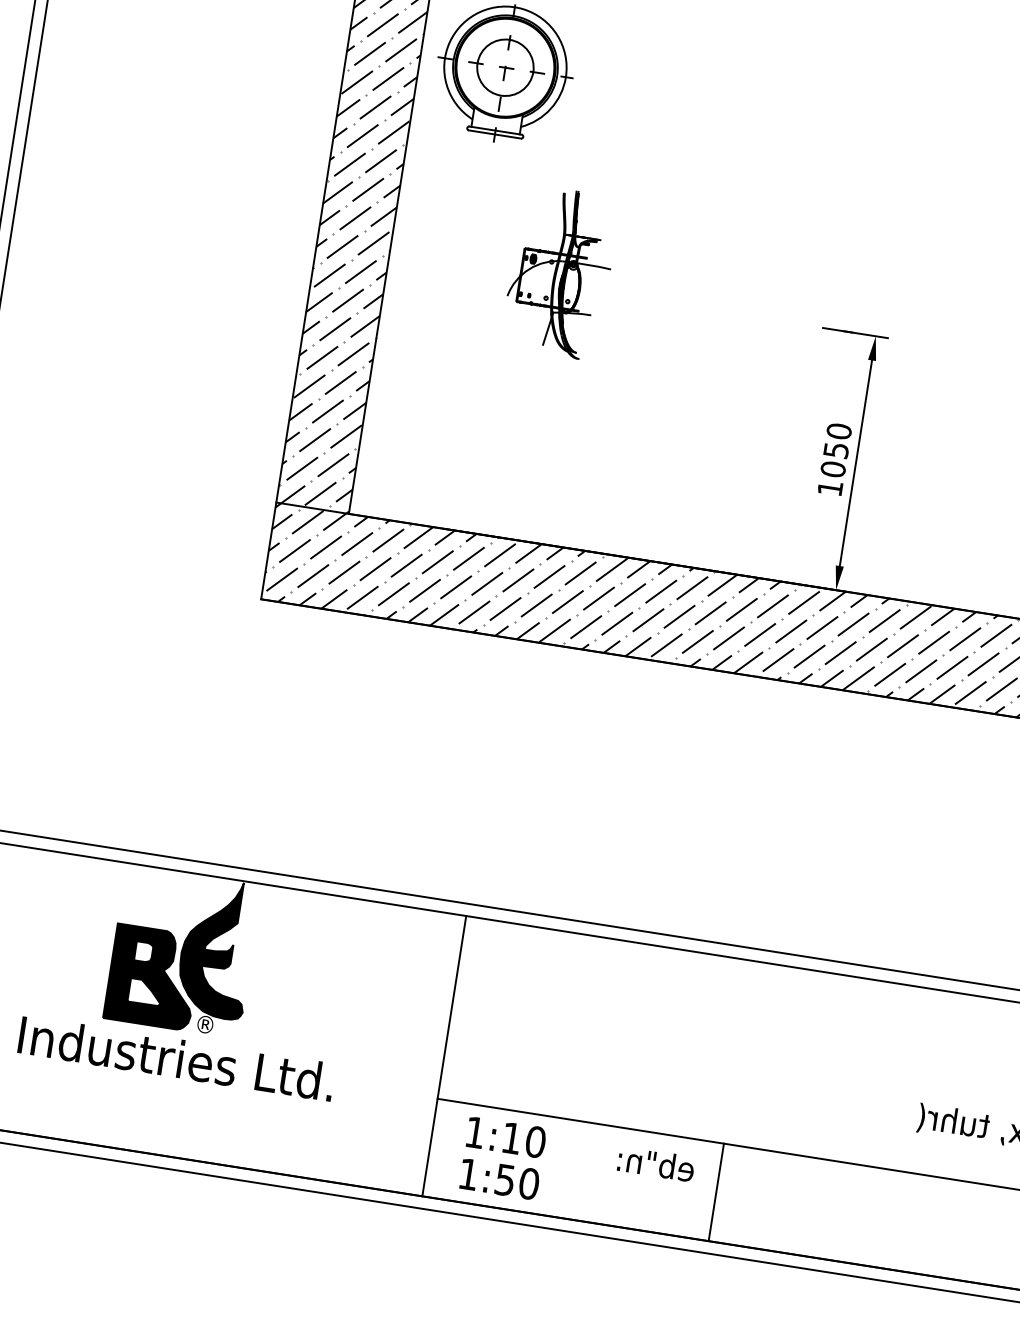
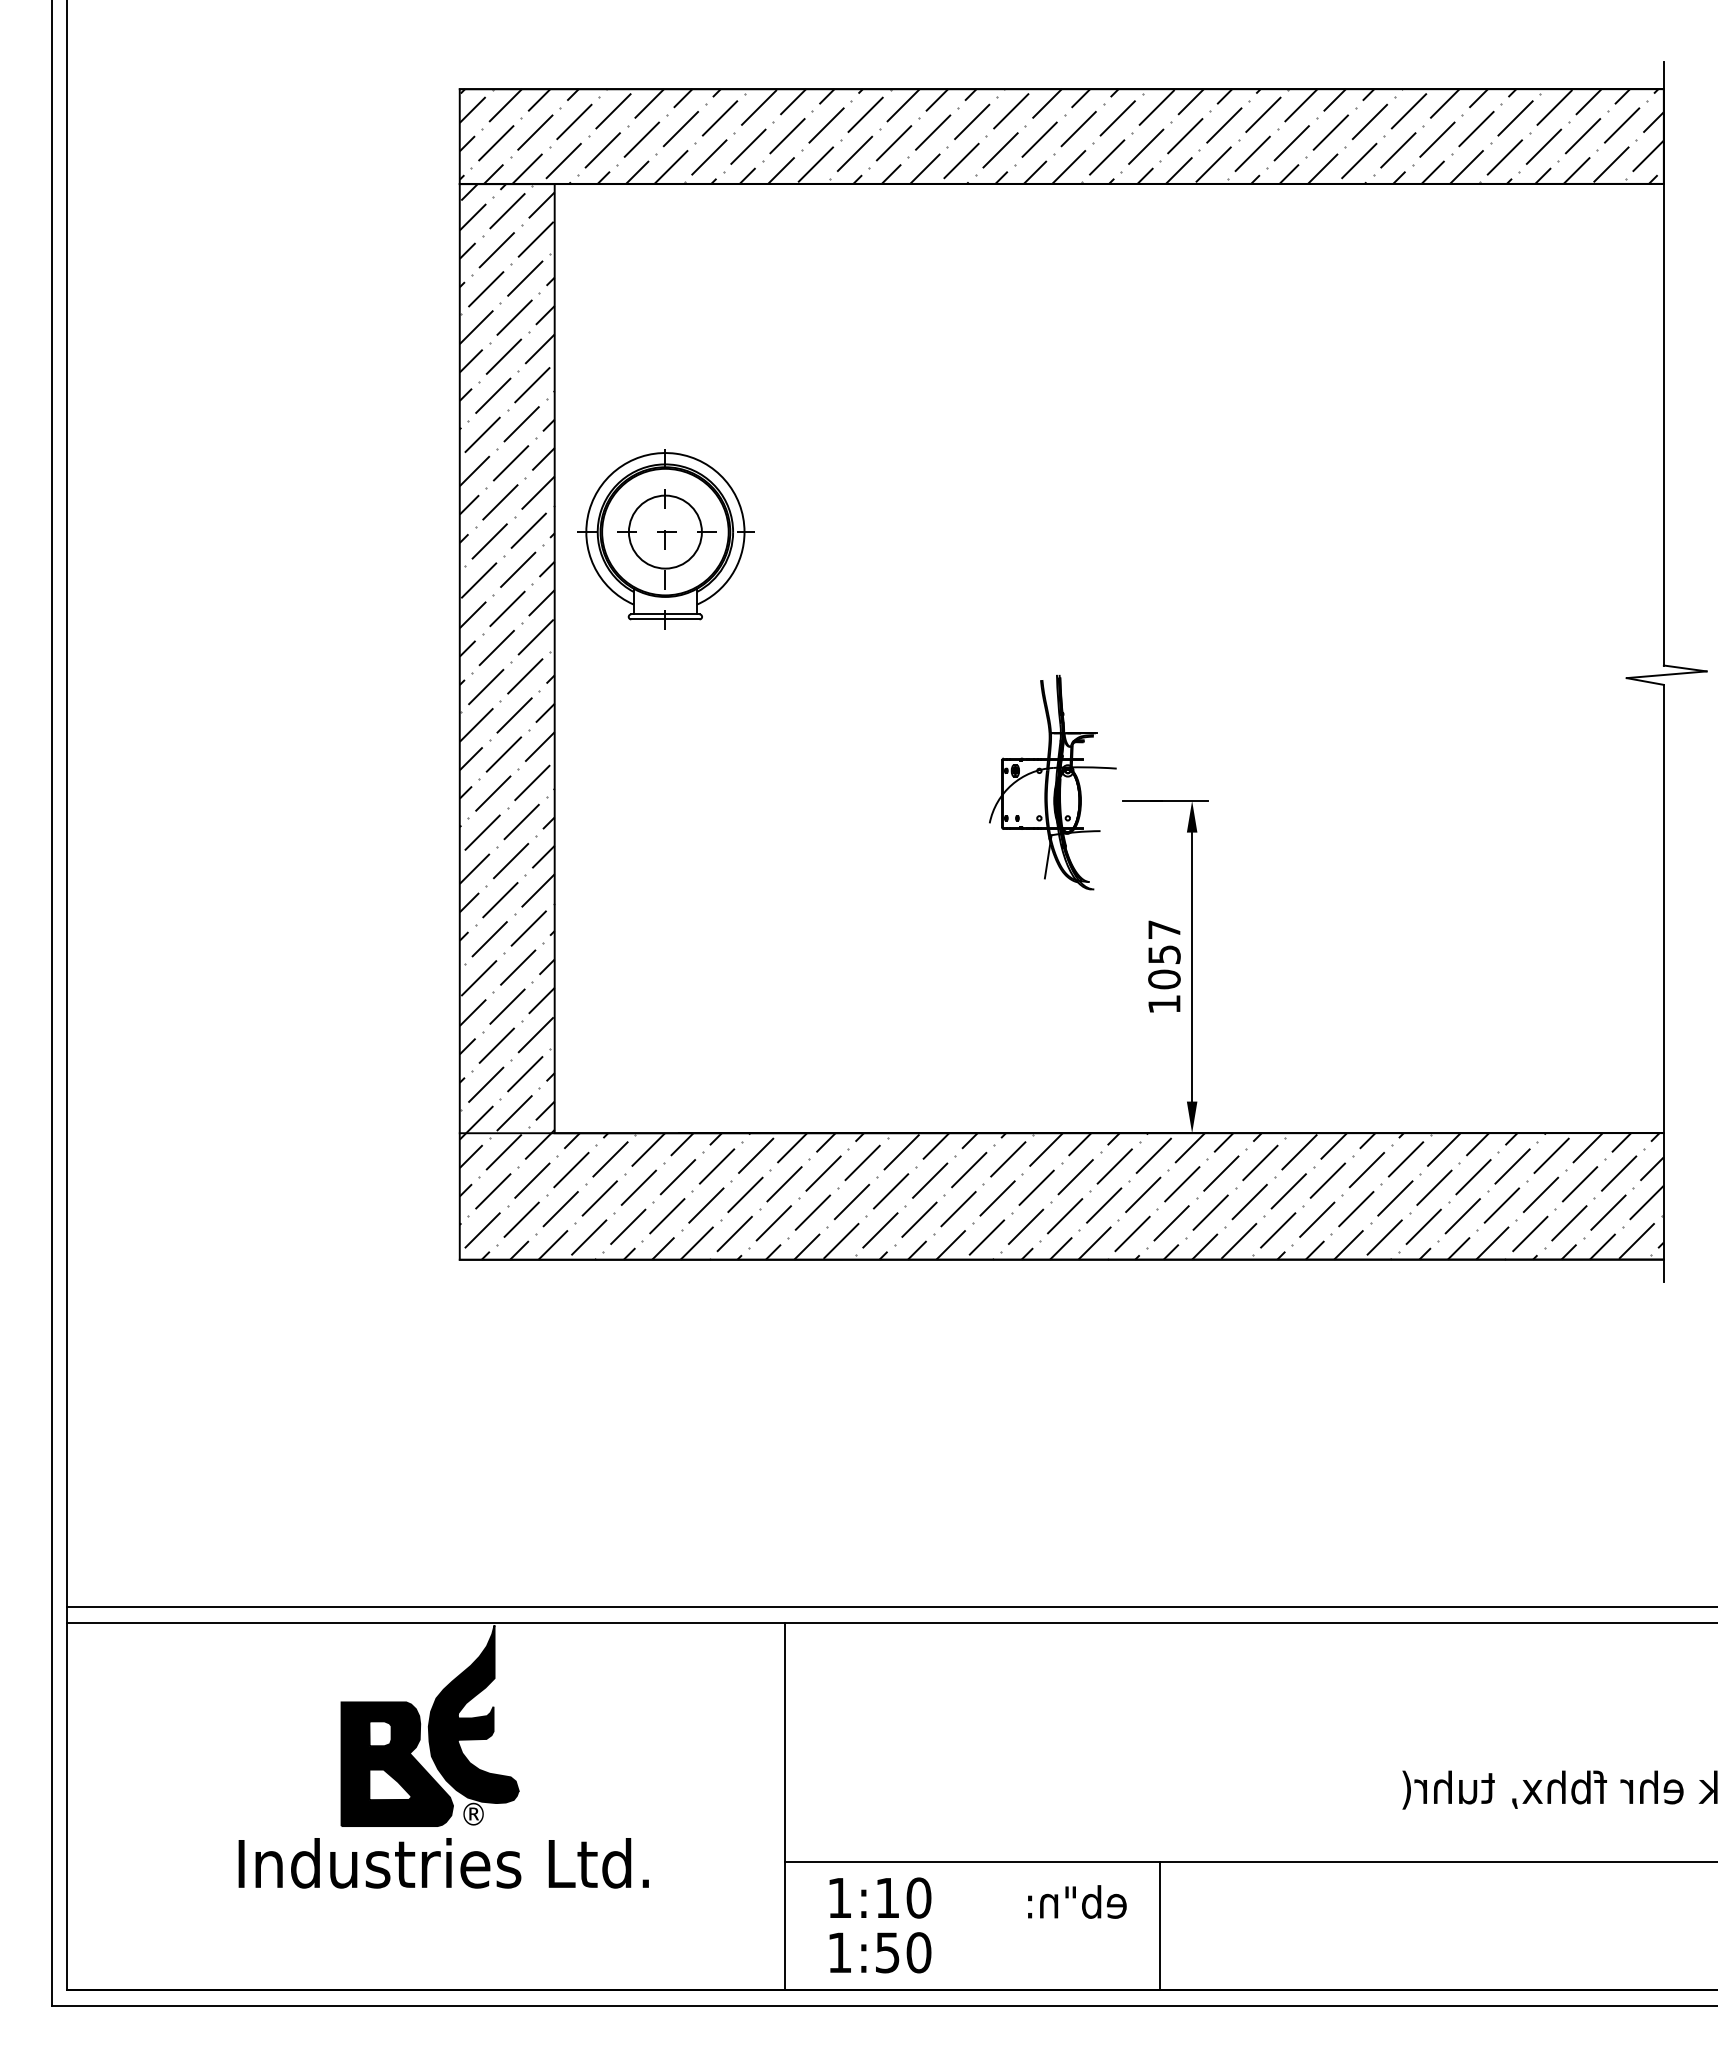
part: (560, 272) -> (1052, 782), moved
text: (839, 431) -> (1164, 929), 1050 -> 1057

